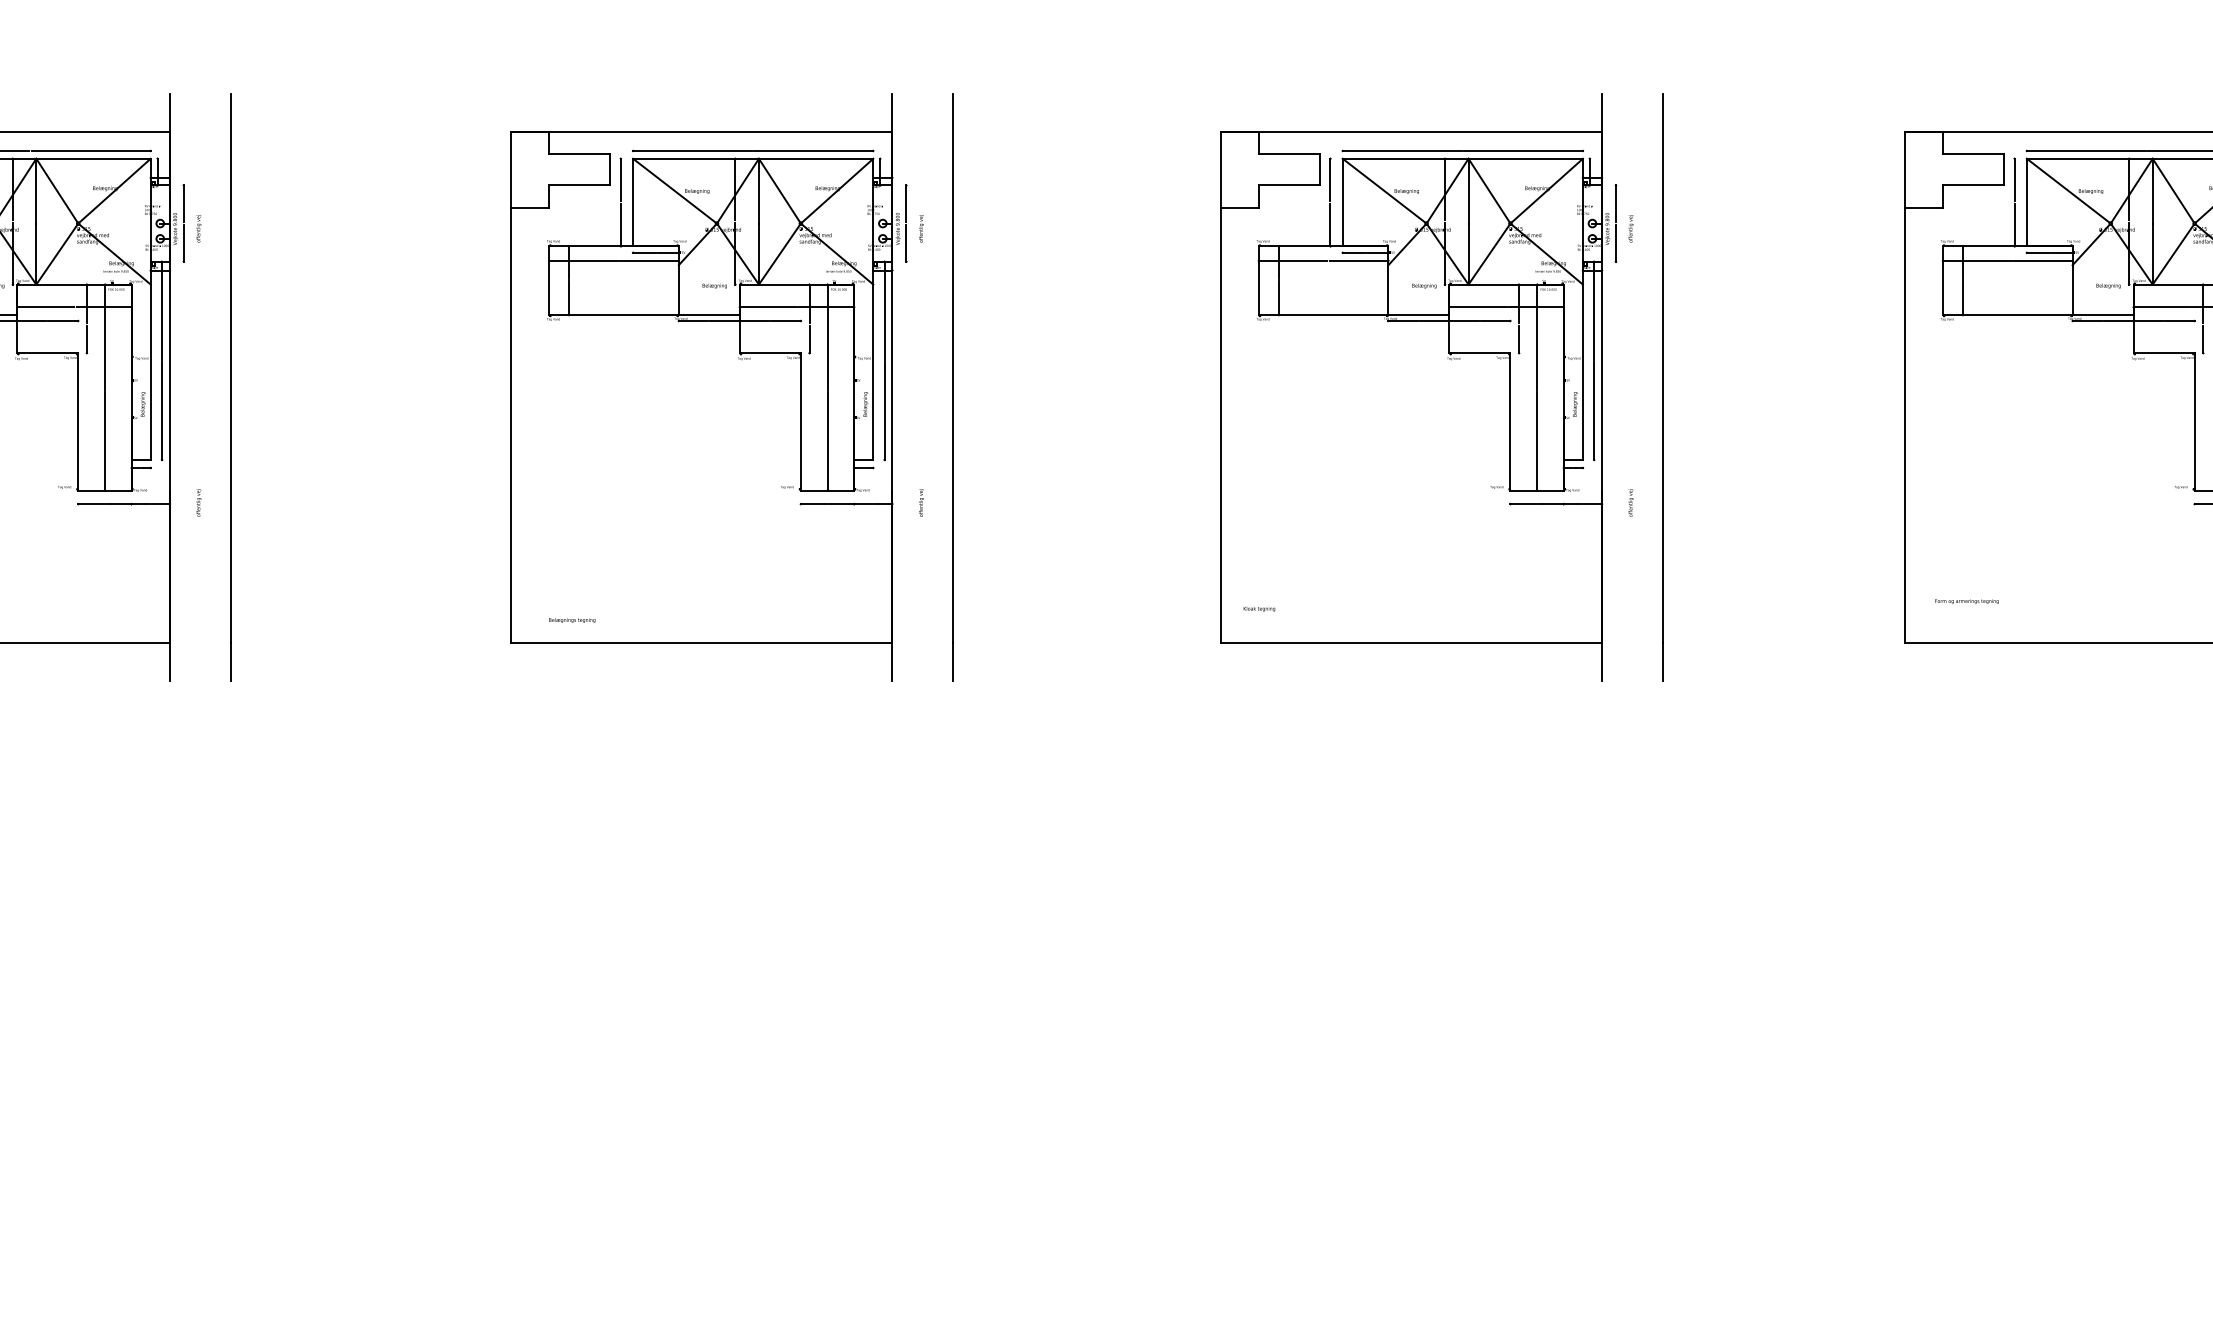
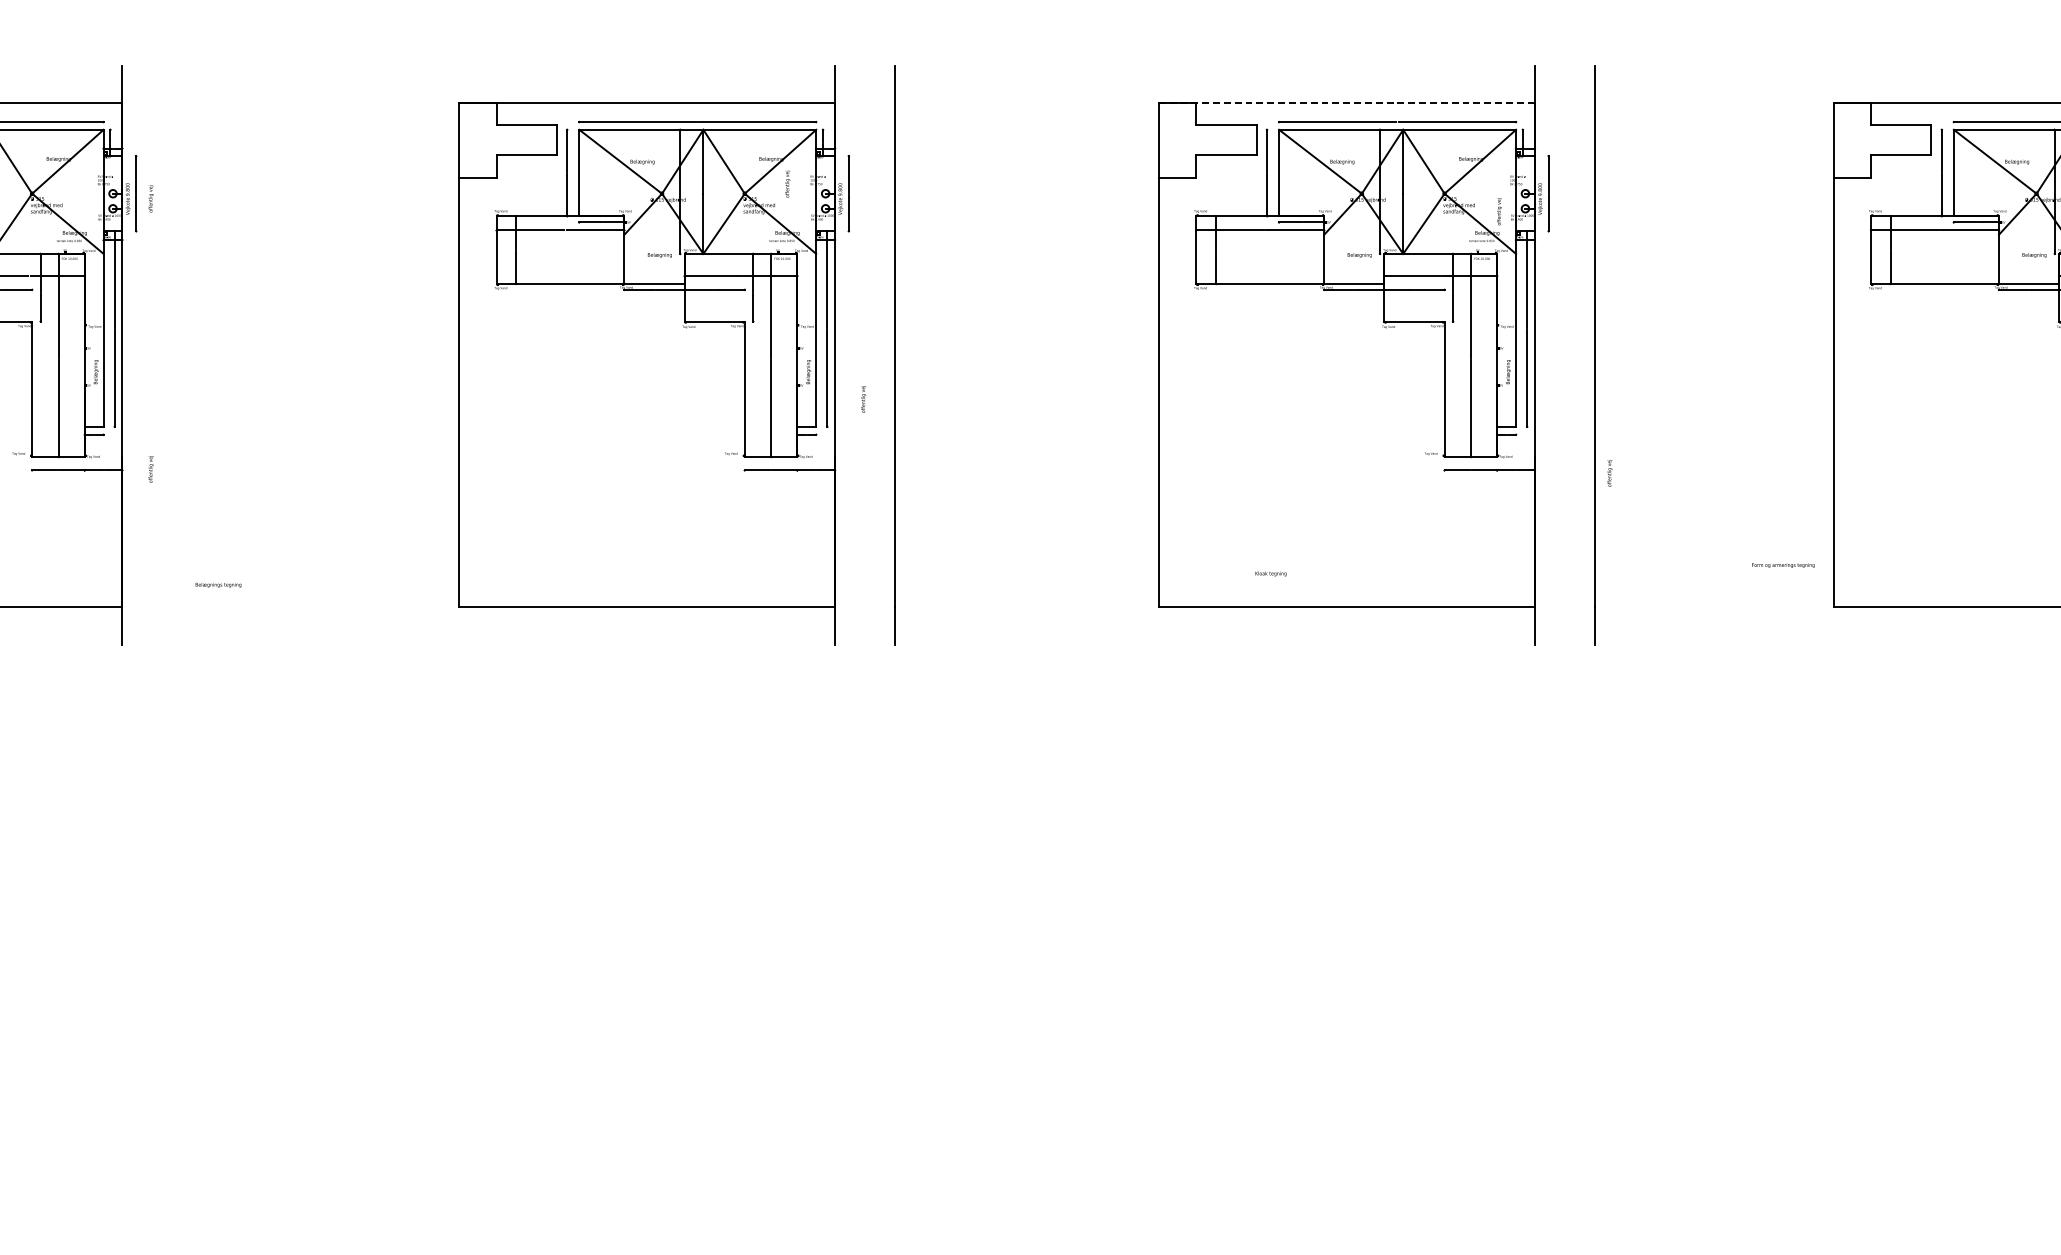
line: (1411, 132) -> (1346, 103), solid -> dashed
text: (921, 228) -> (787, 183), moved
text: (1630, 228) -> (1498, 211), moved
line: (230, 387) -> (182, 355), removed
text: (921, 502) -> (863, 398), moved
text: (1630, 502) -> (1609, 472), moved
text: (1966, 601) -> (1782, 565), moved
text: (1259, 609) -> (1271, 574), moved
text: (572, 620) -> (218, 585), moved

